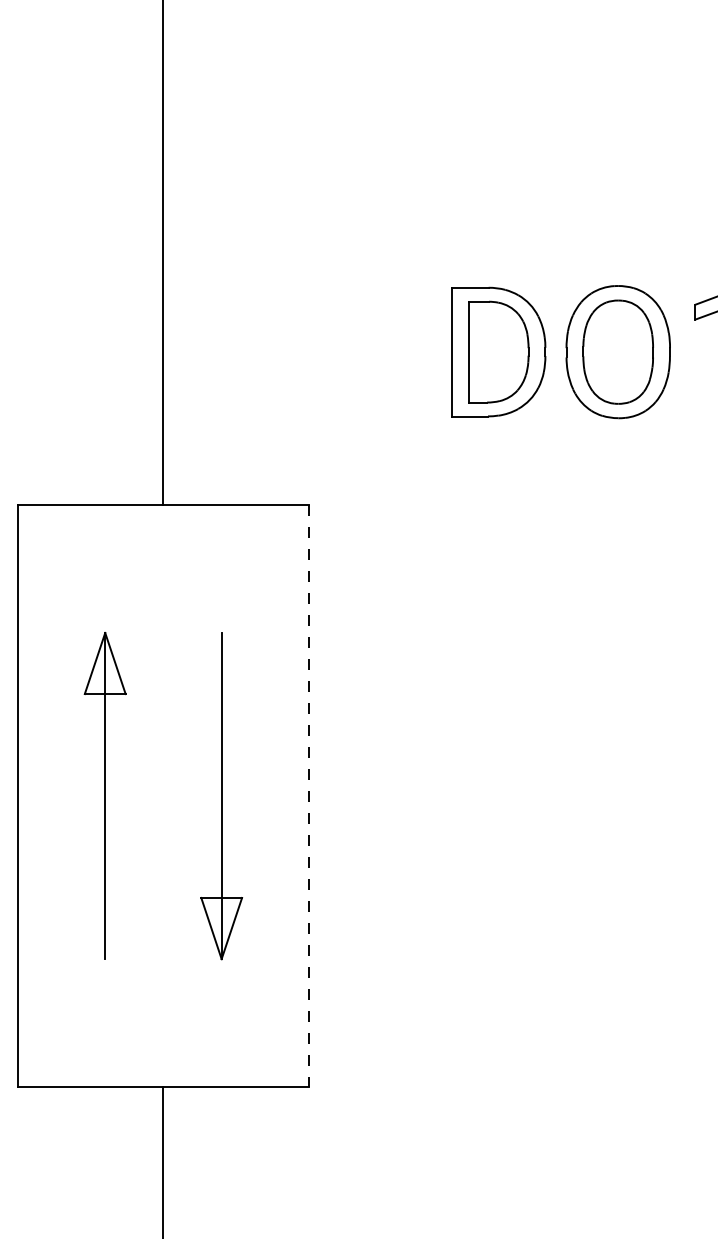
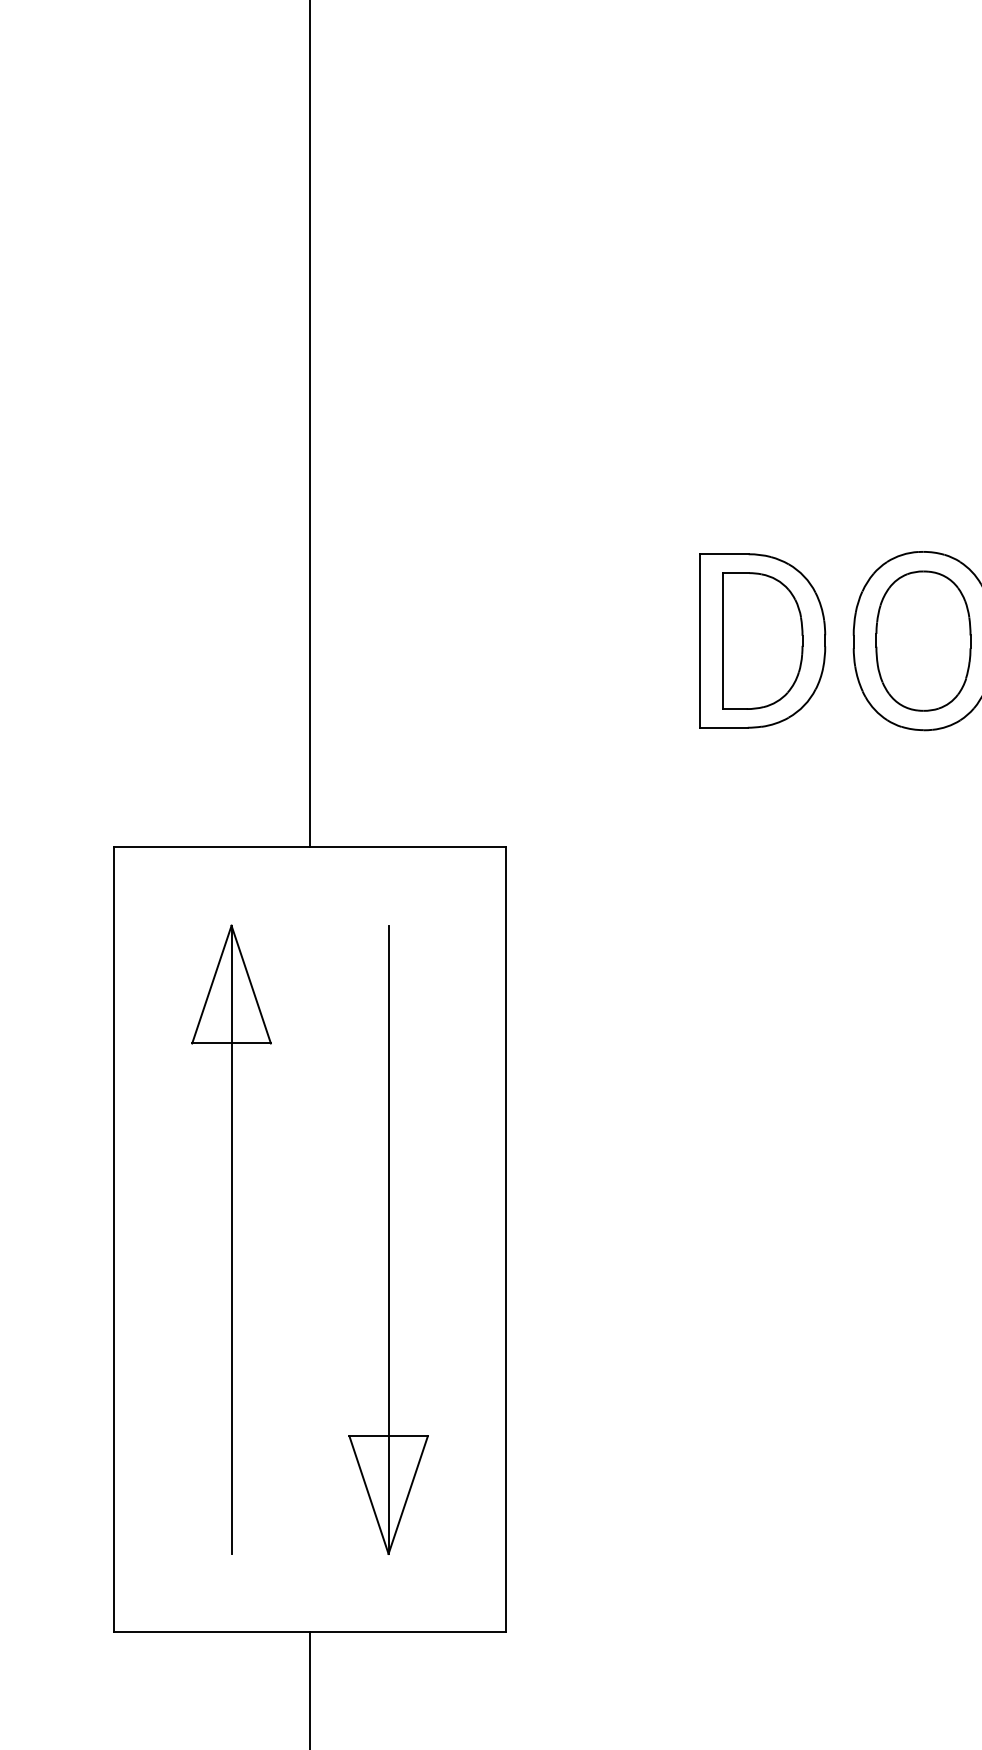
part: (105, 795) -> (231, 1239), size x1.43
part: (221, 795) -> (388, 1239), size x1.43
line: (309, 795) -> (506, 1239), dashed -> solid

